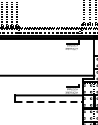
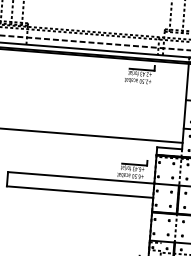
line: (49, 101) -> (80, 191), dashed -> solid

